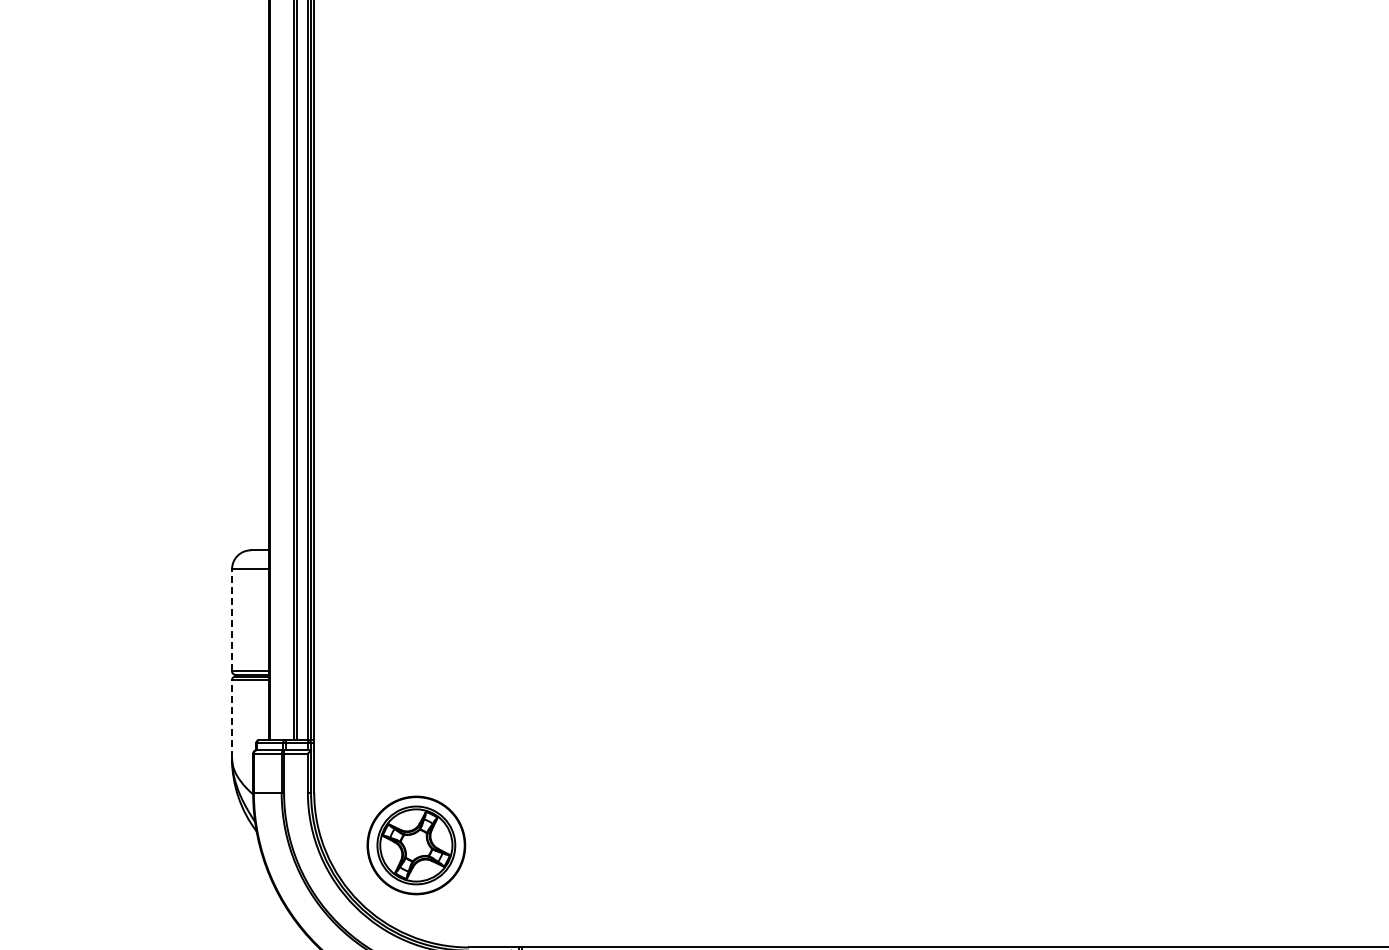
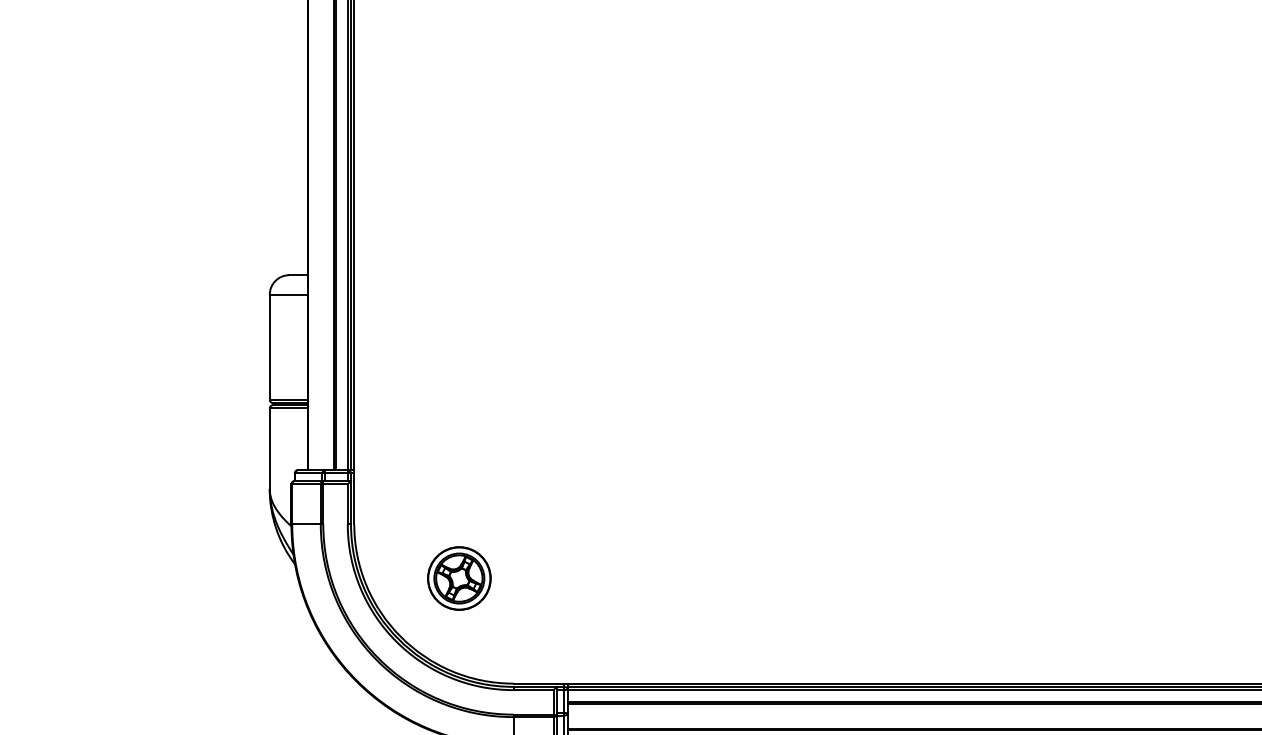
line: (232, 619) -> (270, 346), dashed -> solid
line: (232, 718) -> (270, 448), dashed -> solid
part: (416, 844) -> (459, 577), size x0.62

